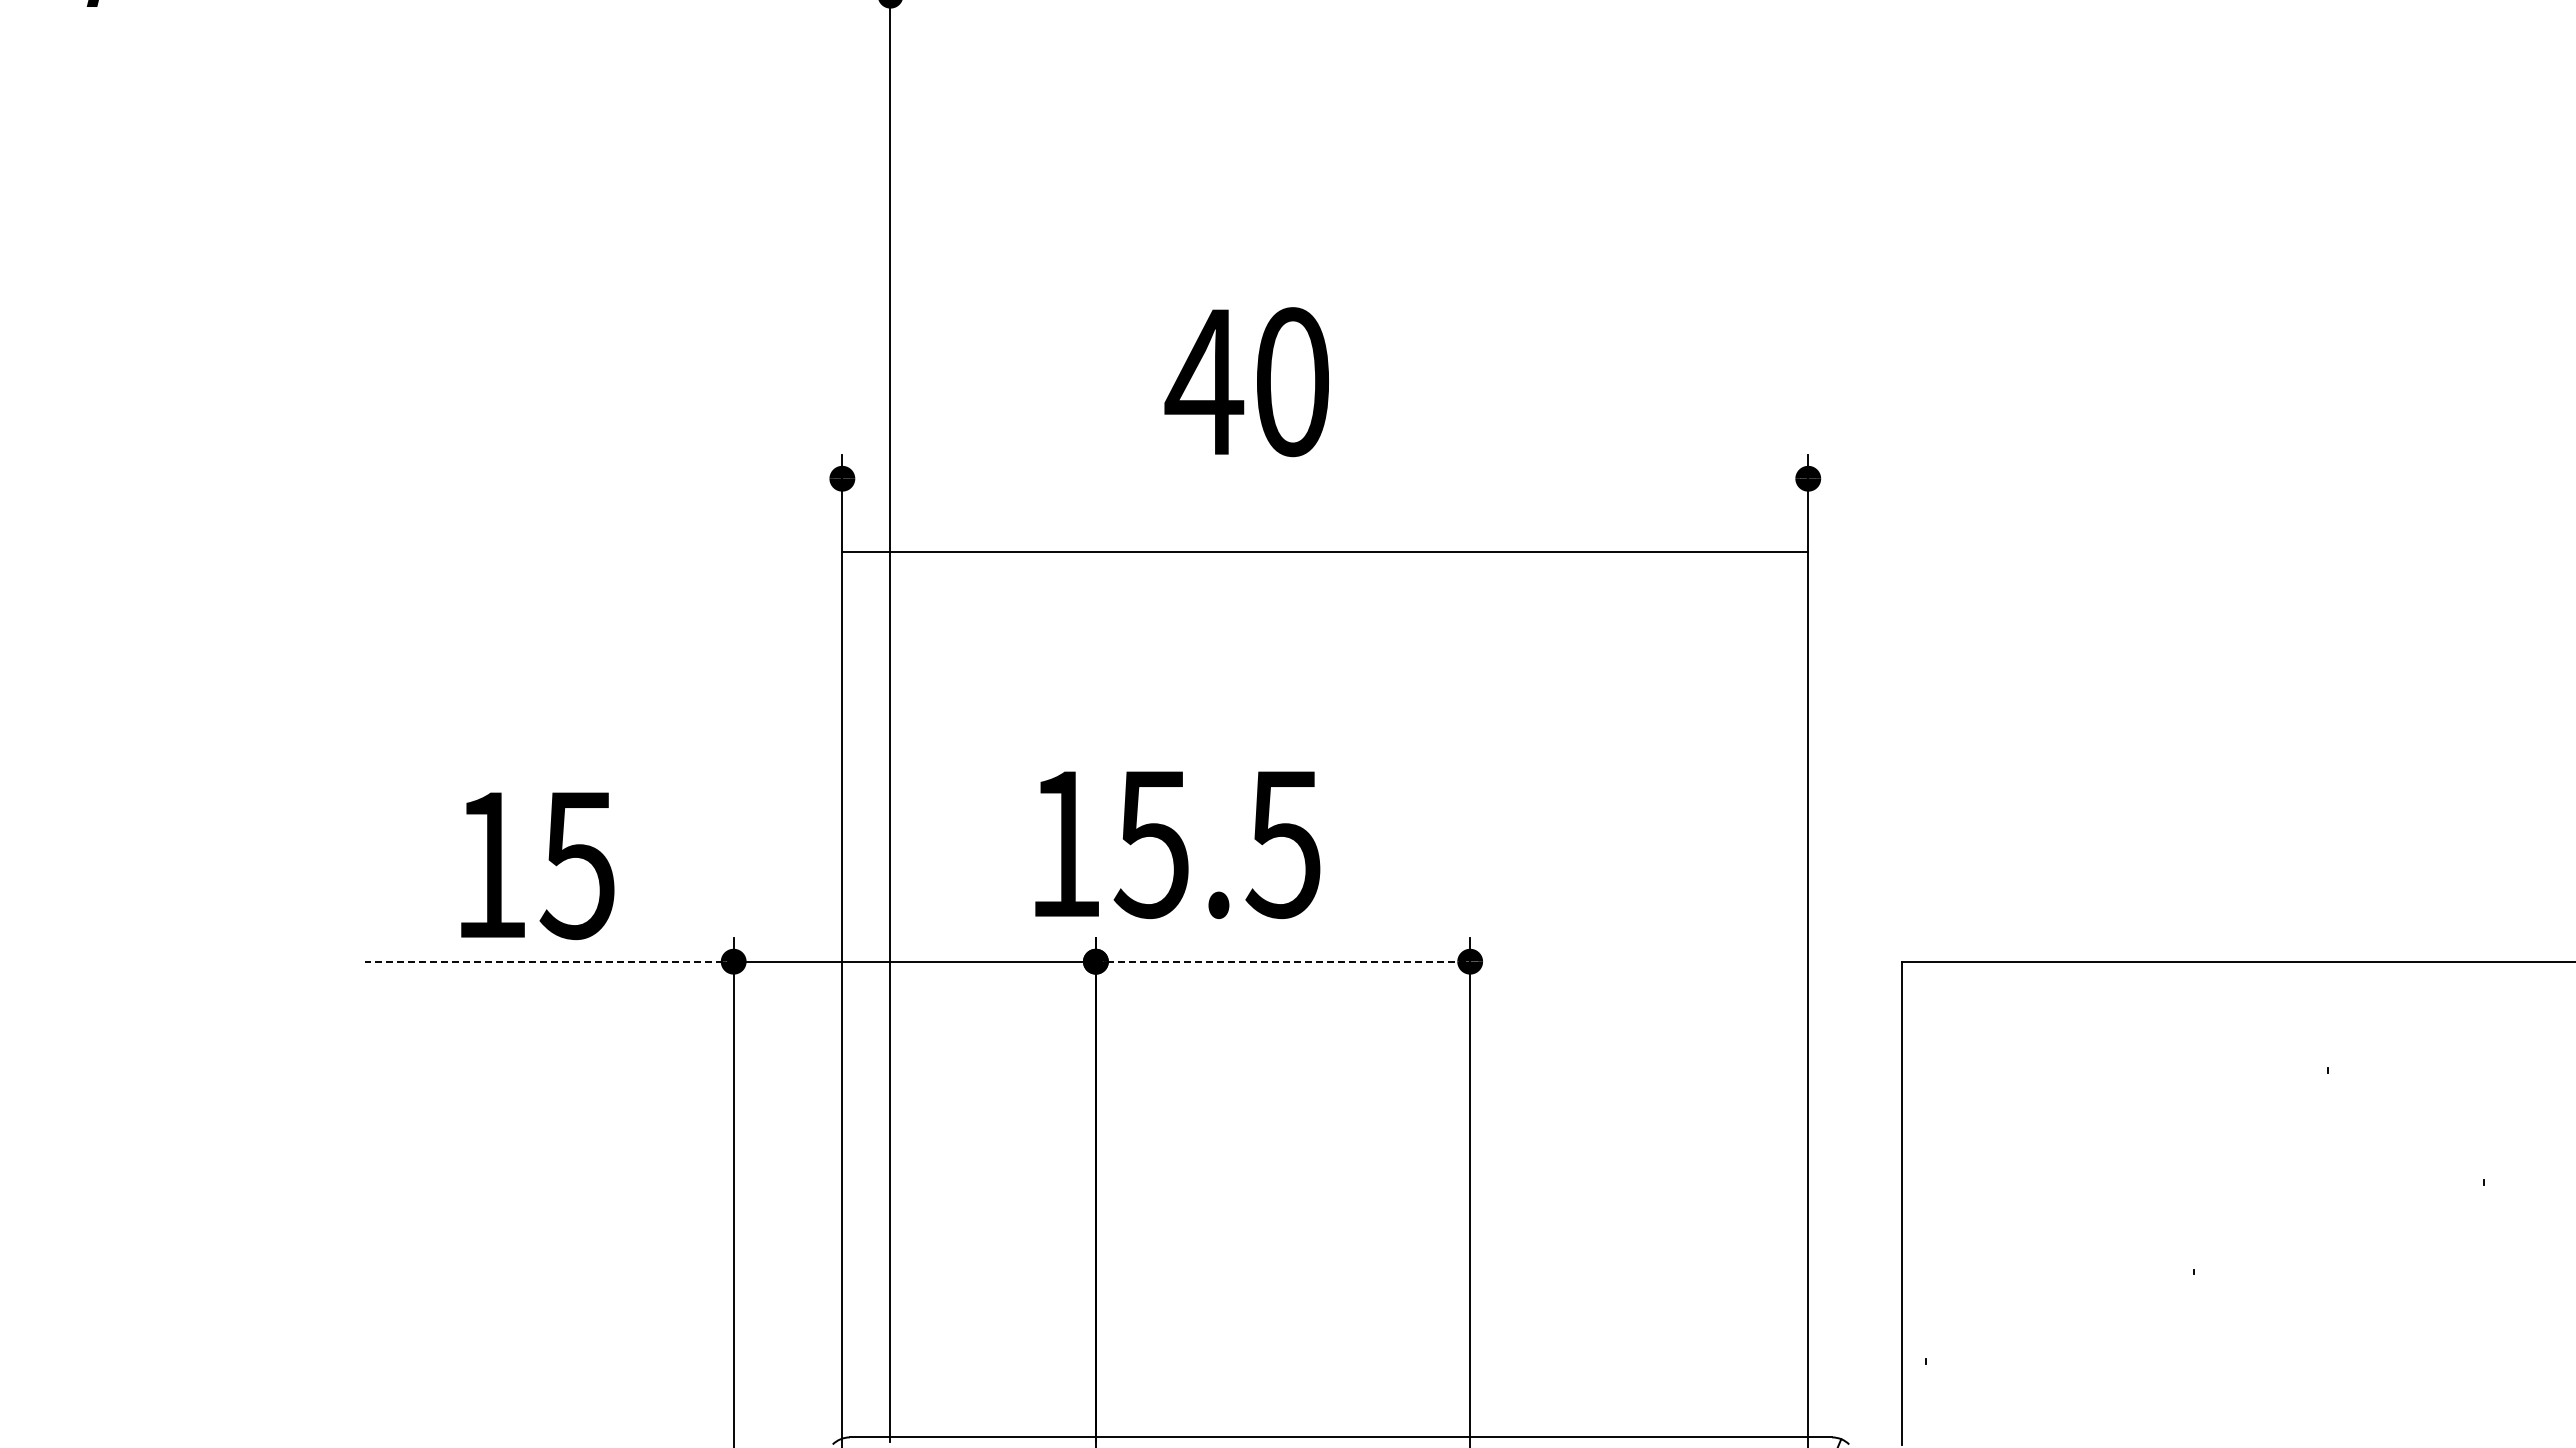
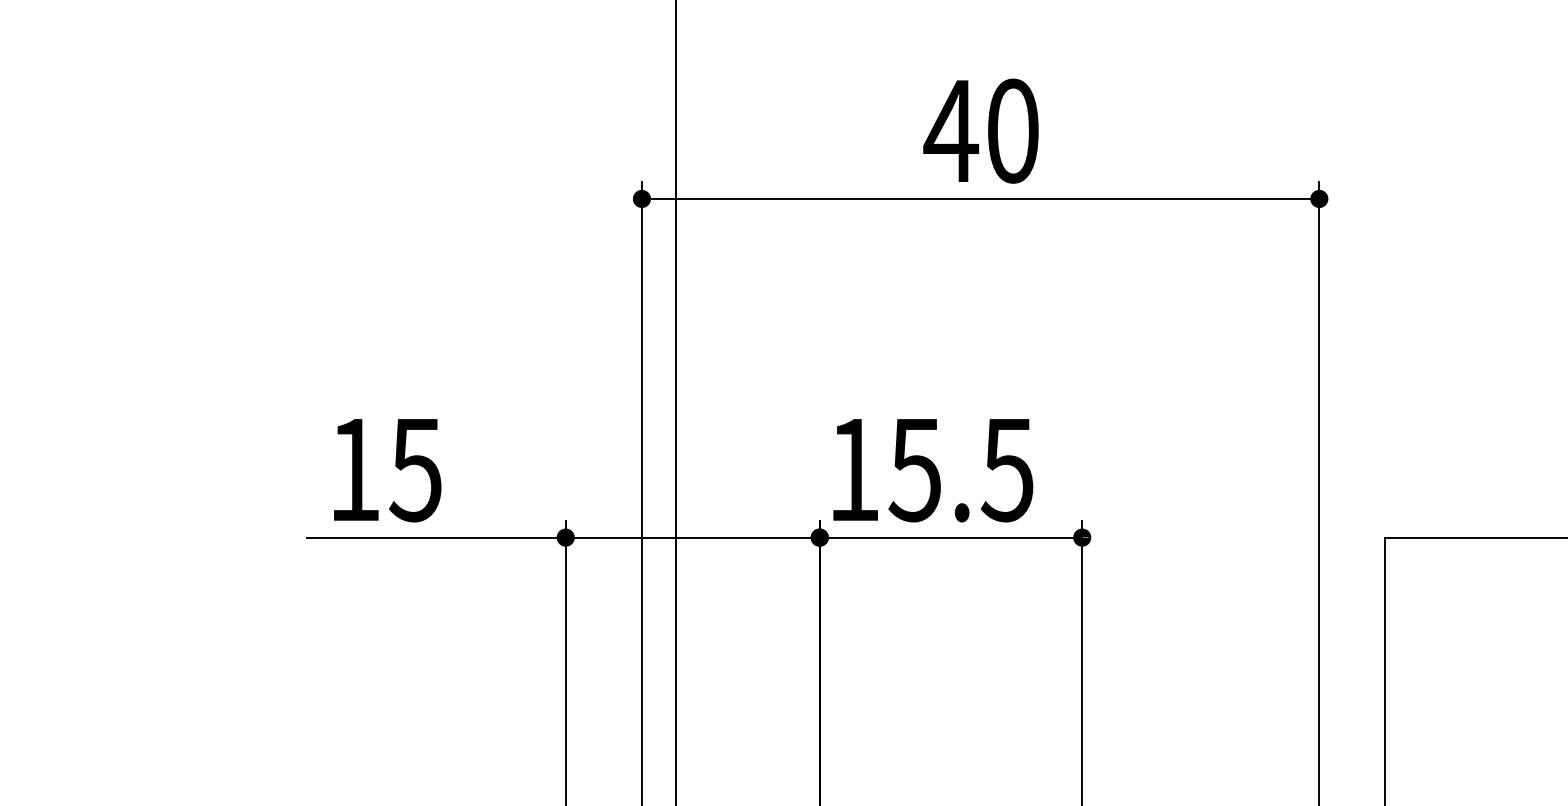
text: (1246, 382) -> (980, 131), moved
line: (1325, 551) -> (980, 198), moved
text: (1177, 844) -> (933, 470), moved
text: (537, 865) -> (387, 470), moved
line: (548, 961) -> (435, 537), dashed -> solid
line: (1283, 961) -> (951, 537), dashed -> solid

